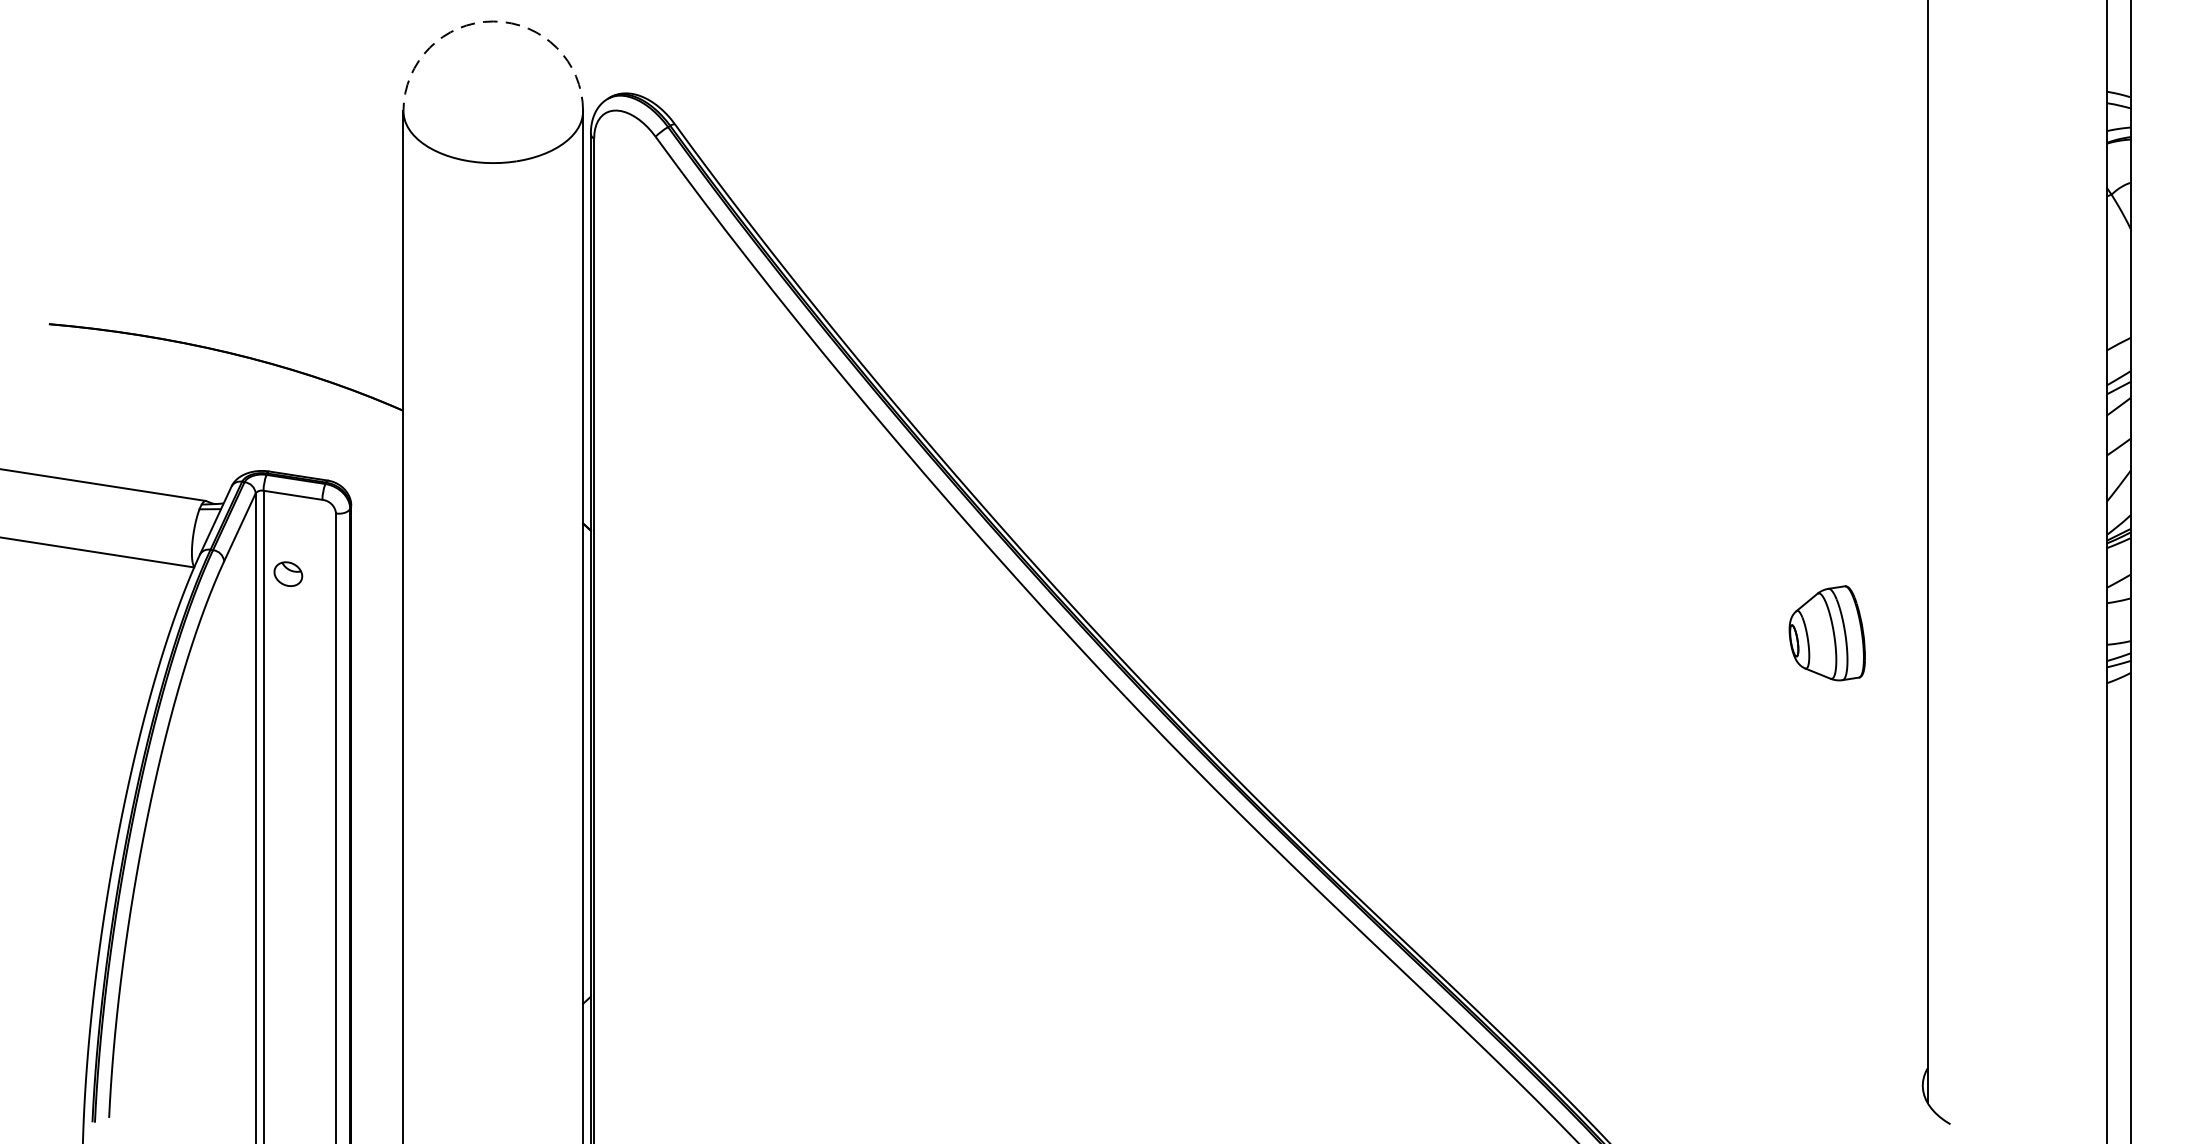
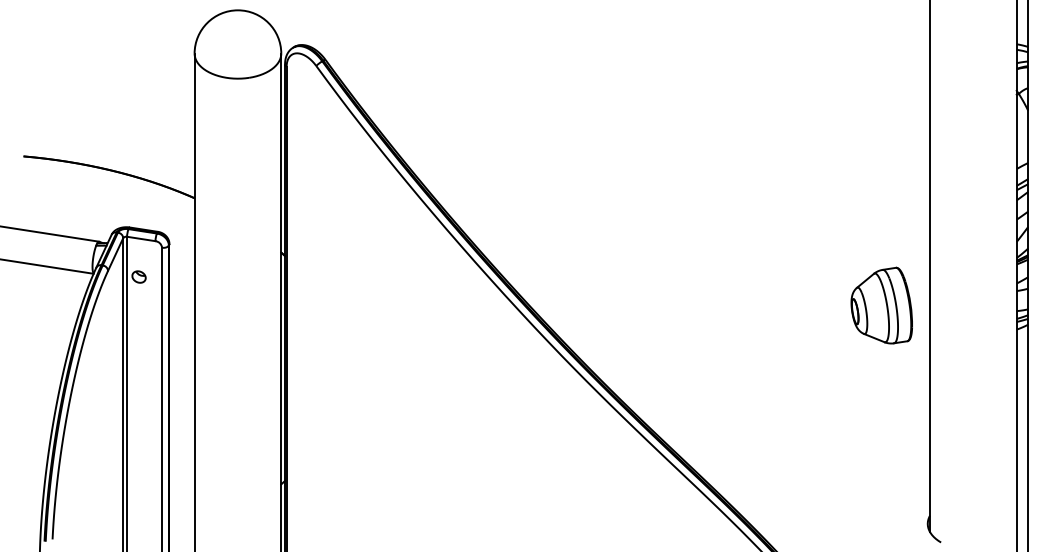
arc: (492, 21) -> (237, 10), dashed -> solid
part: (1826, 633) -> (881, 305), size x1.67

